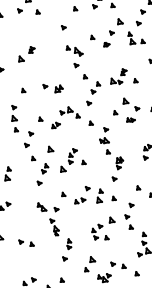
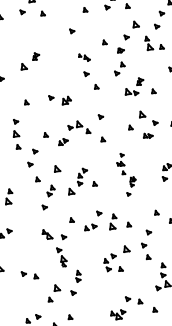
part: (74, 50) -> (84, 57), size x0.6
part: (95, 87) -> (119, 68), moved
part: (111, 154) -> (126, 174), size x0.7
part: (90, 264) -> (54, 293), moved

